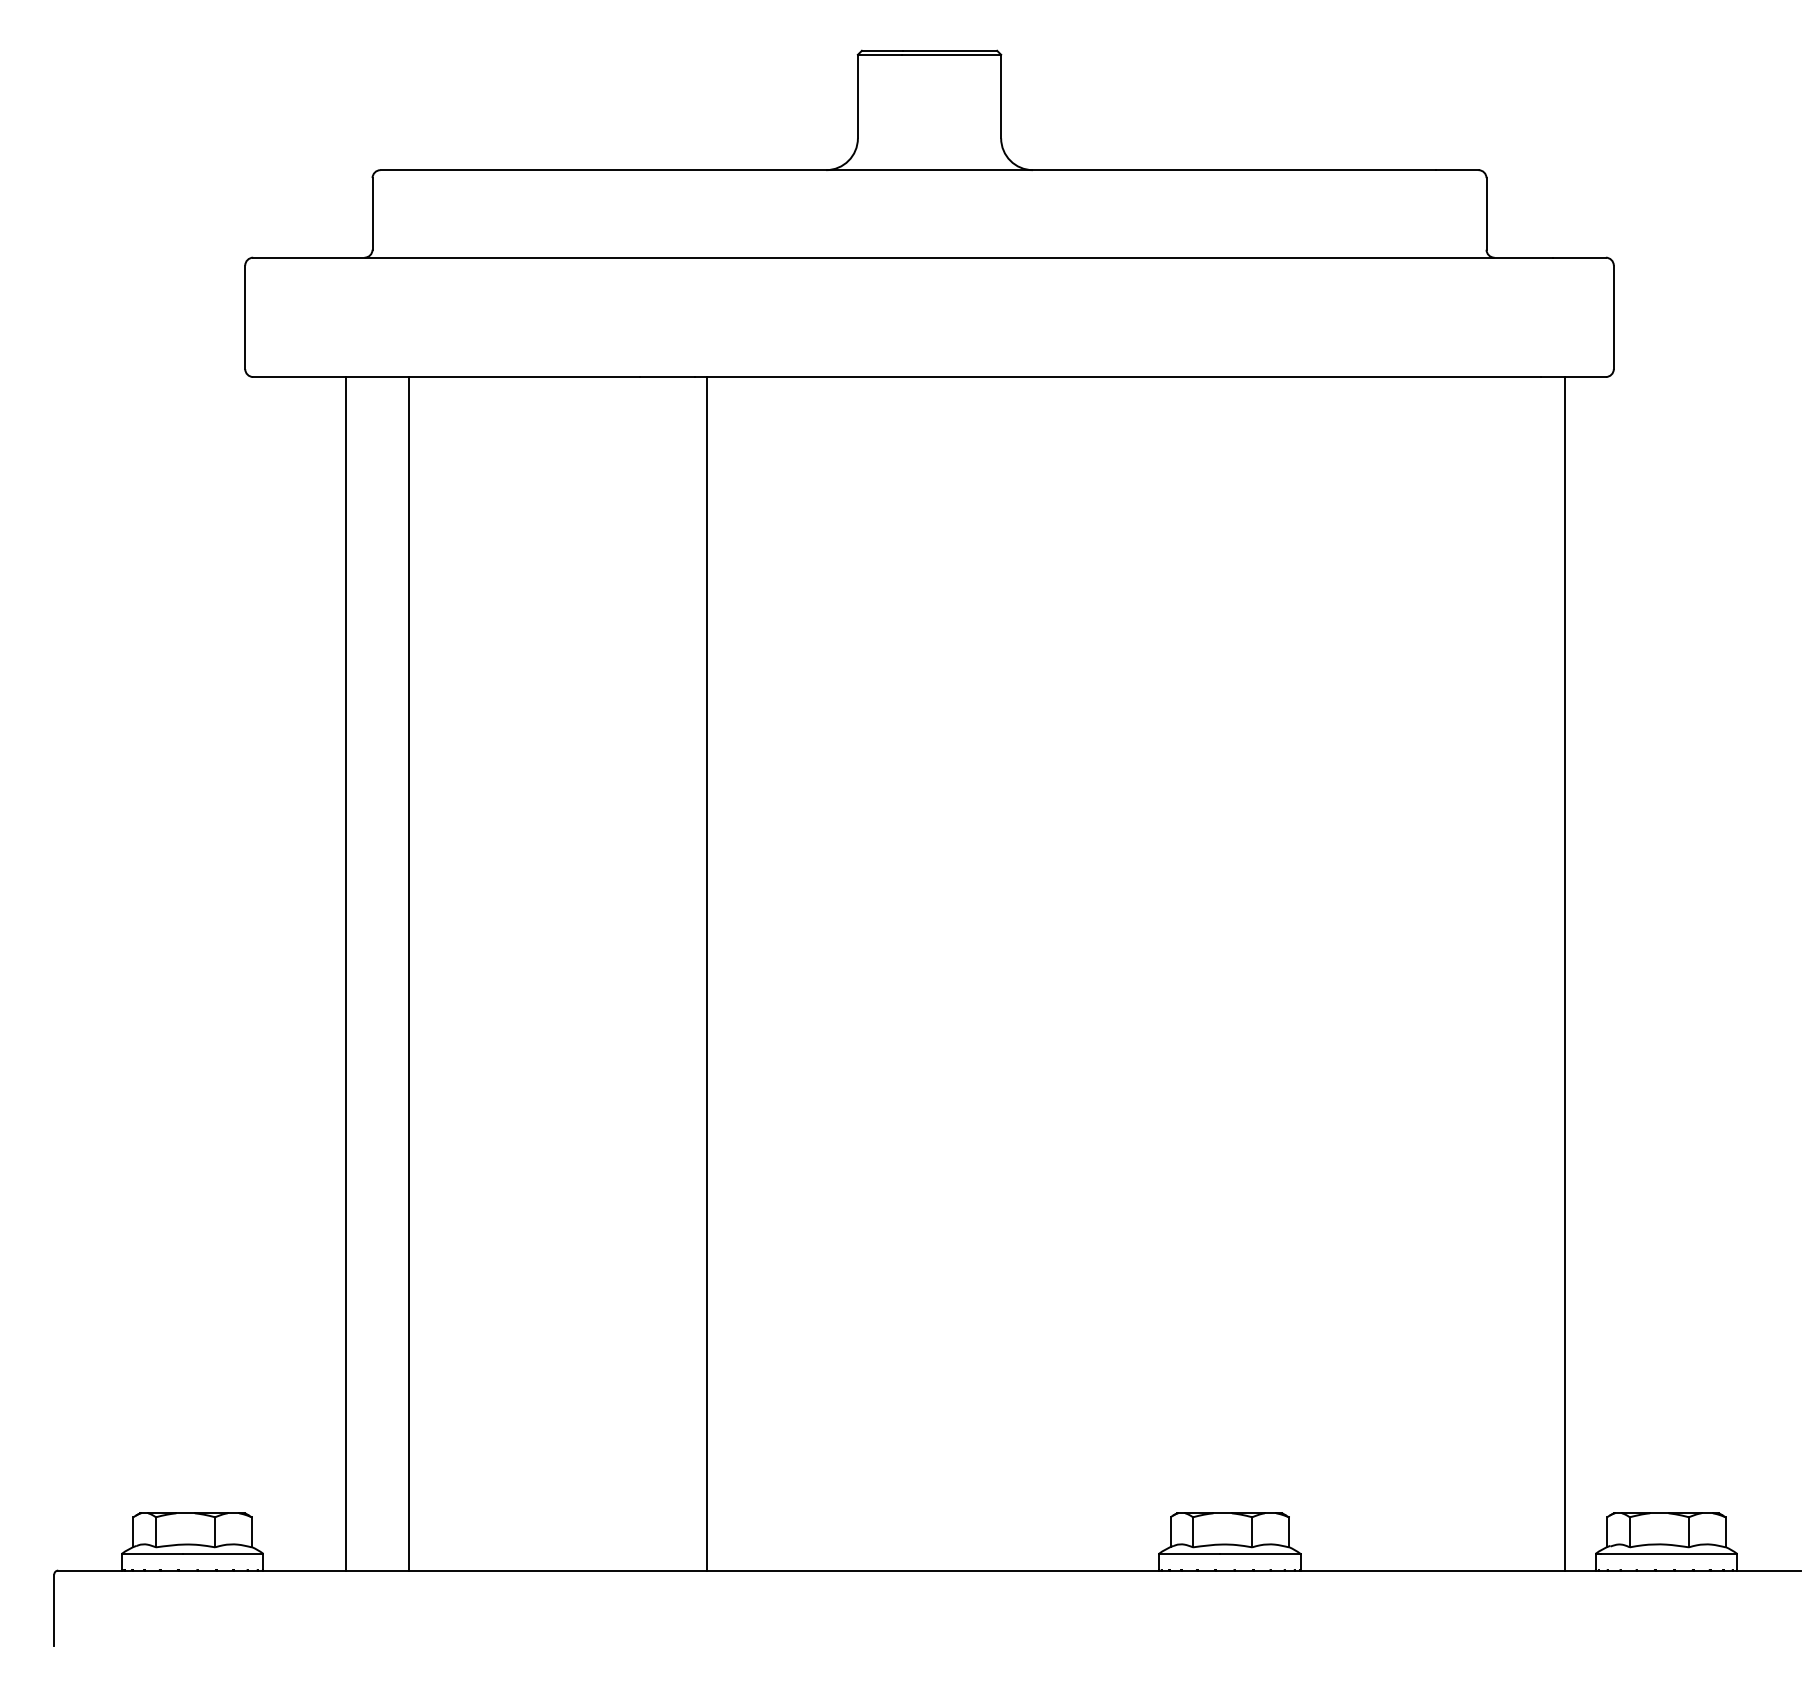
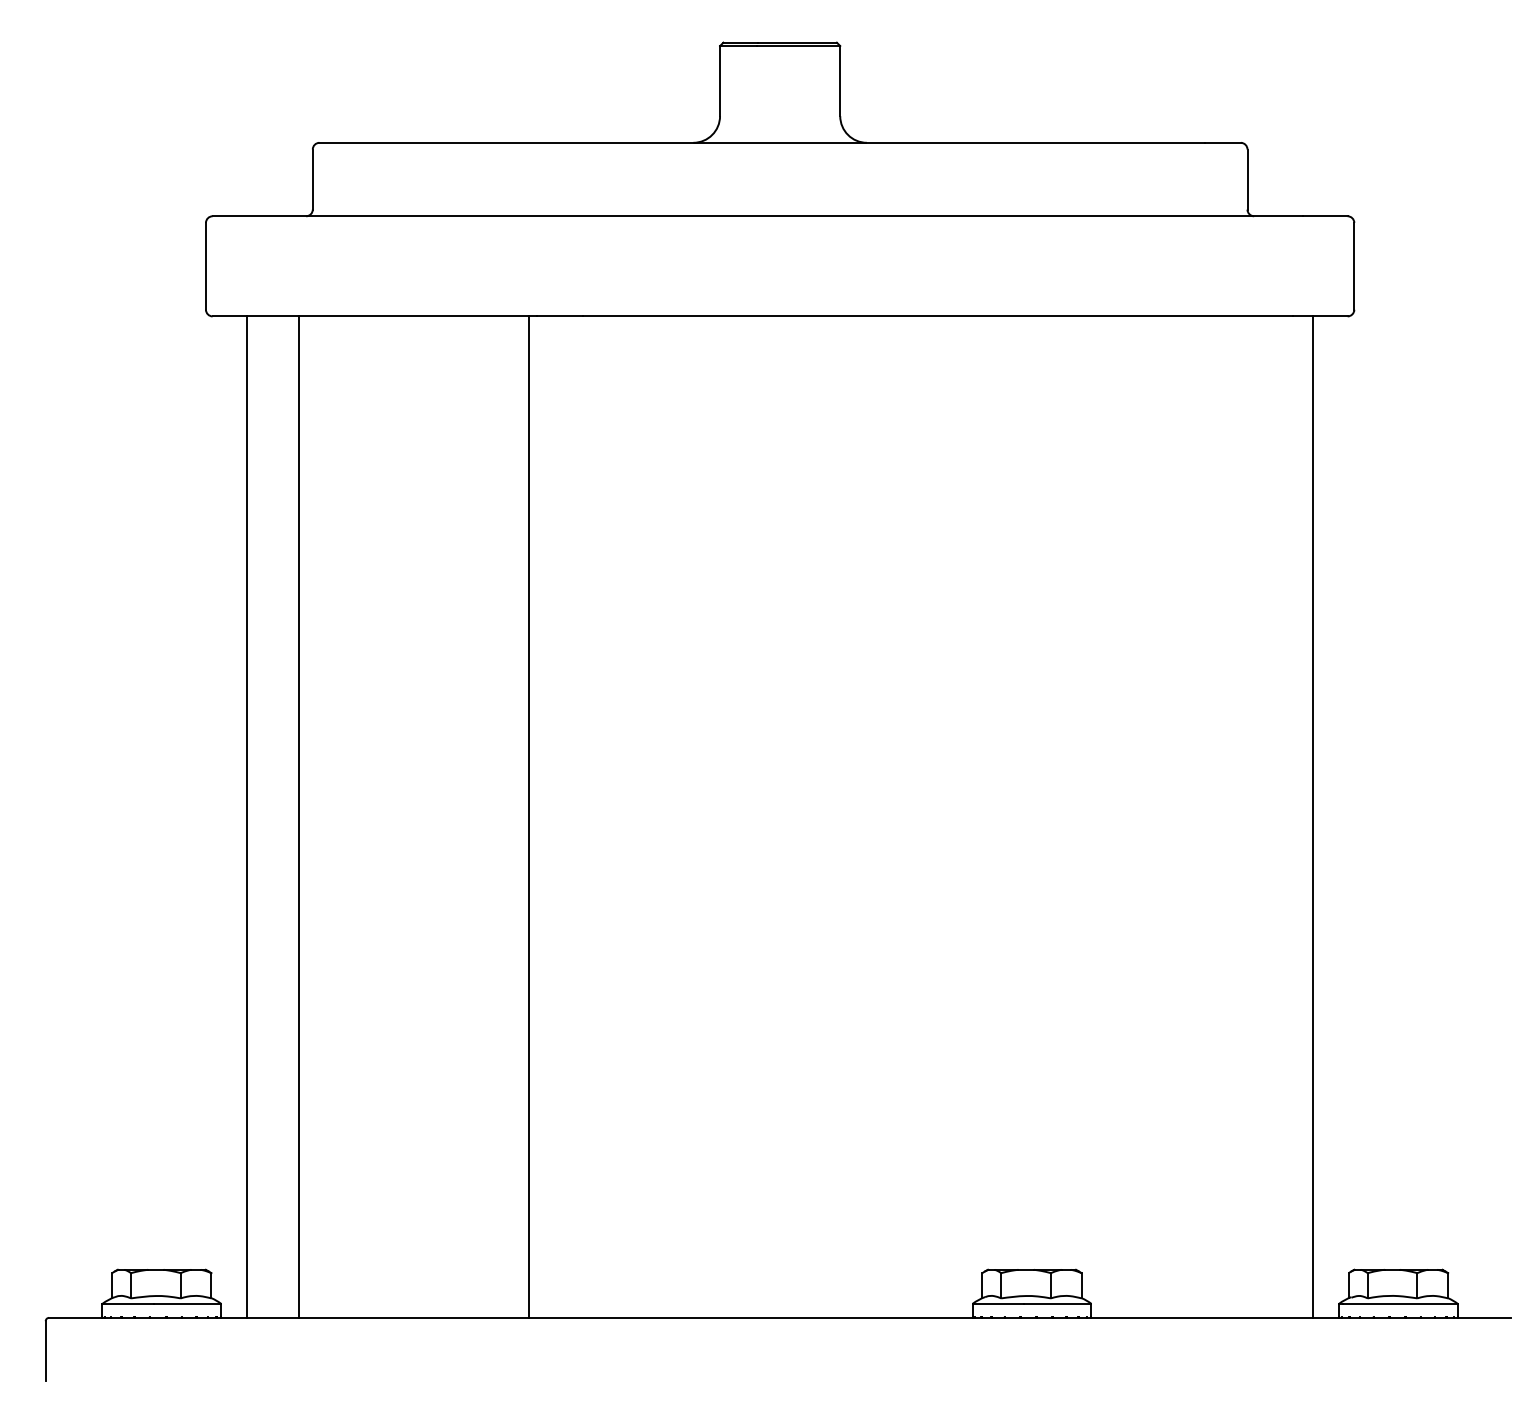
line: (345, 973) -> (247, 816), moved
line: (409, 973) -> (299, 816), moved
line: (707, 973) -> (528, 816), moved

